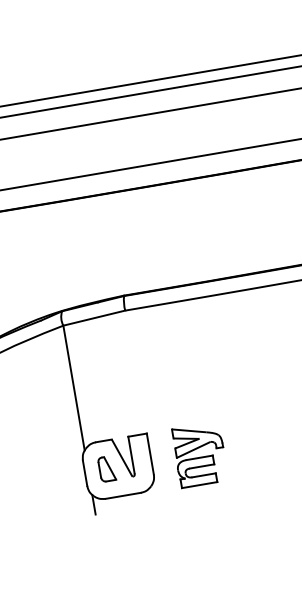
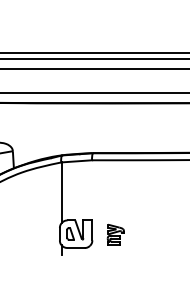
part: (199, 454) -> (115, 234), size x0.7

